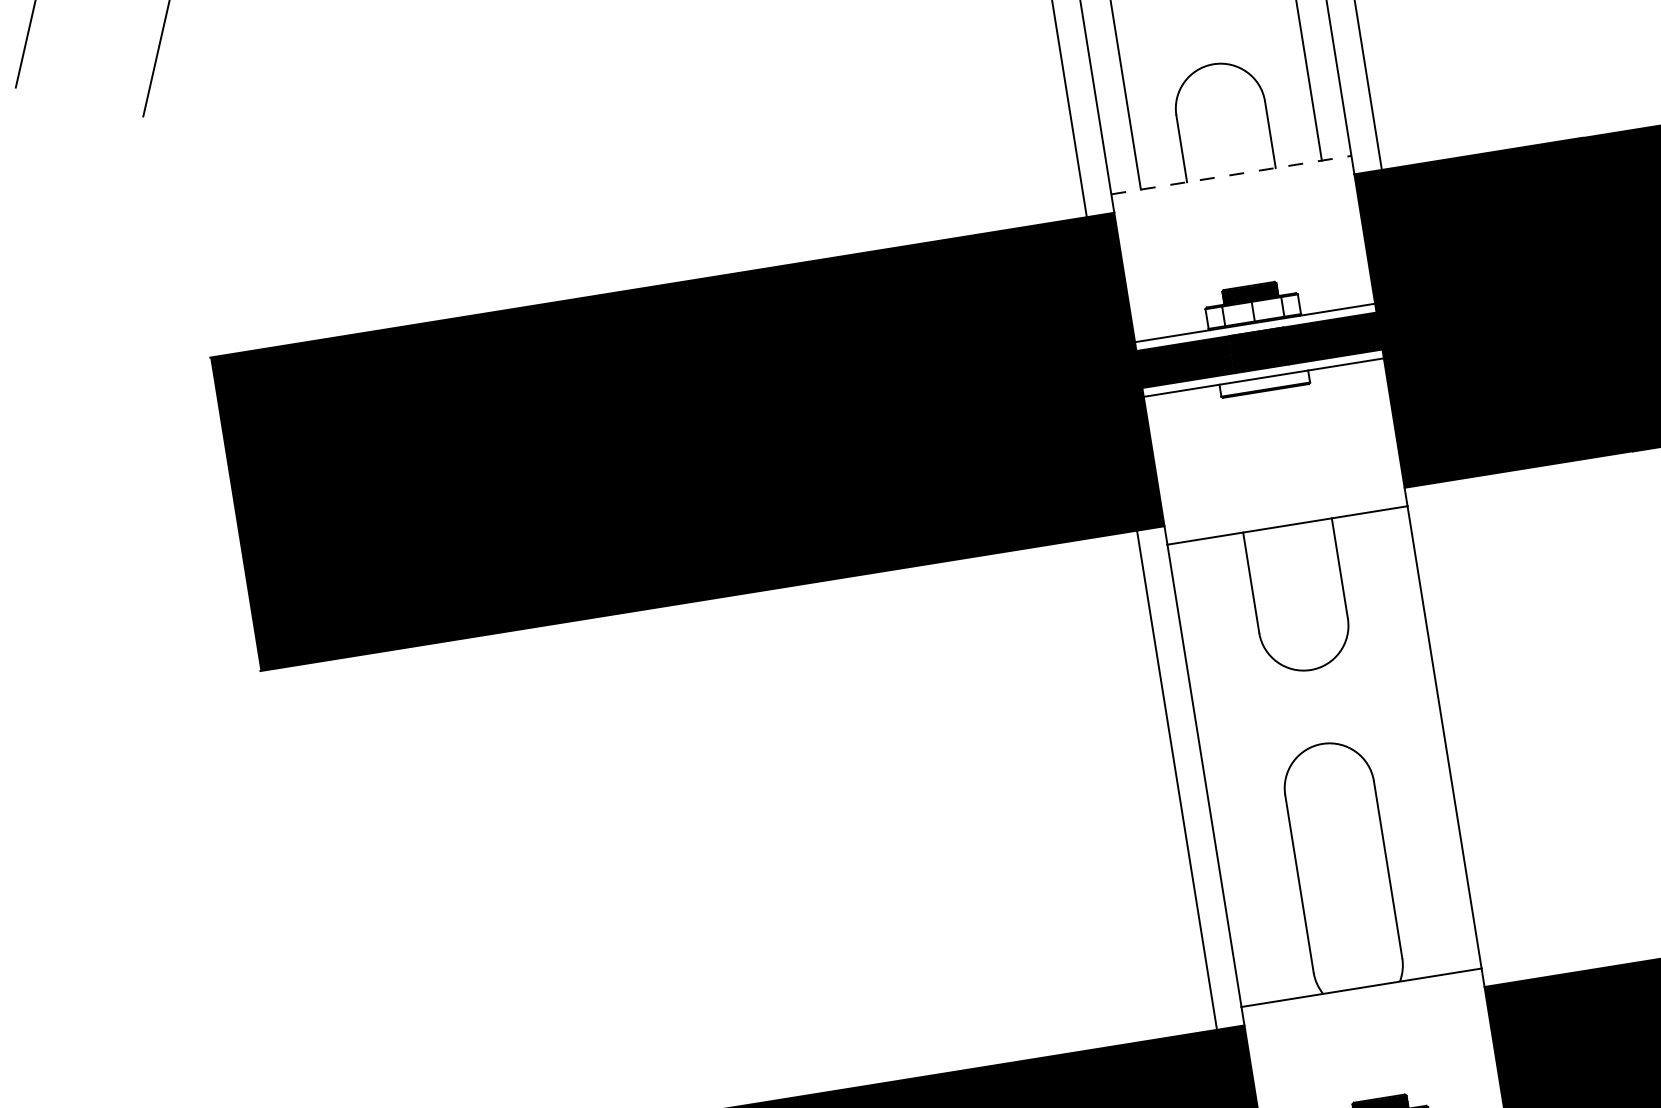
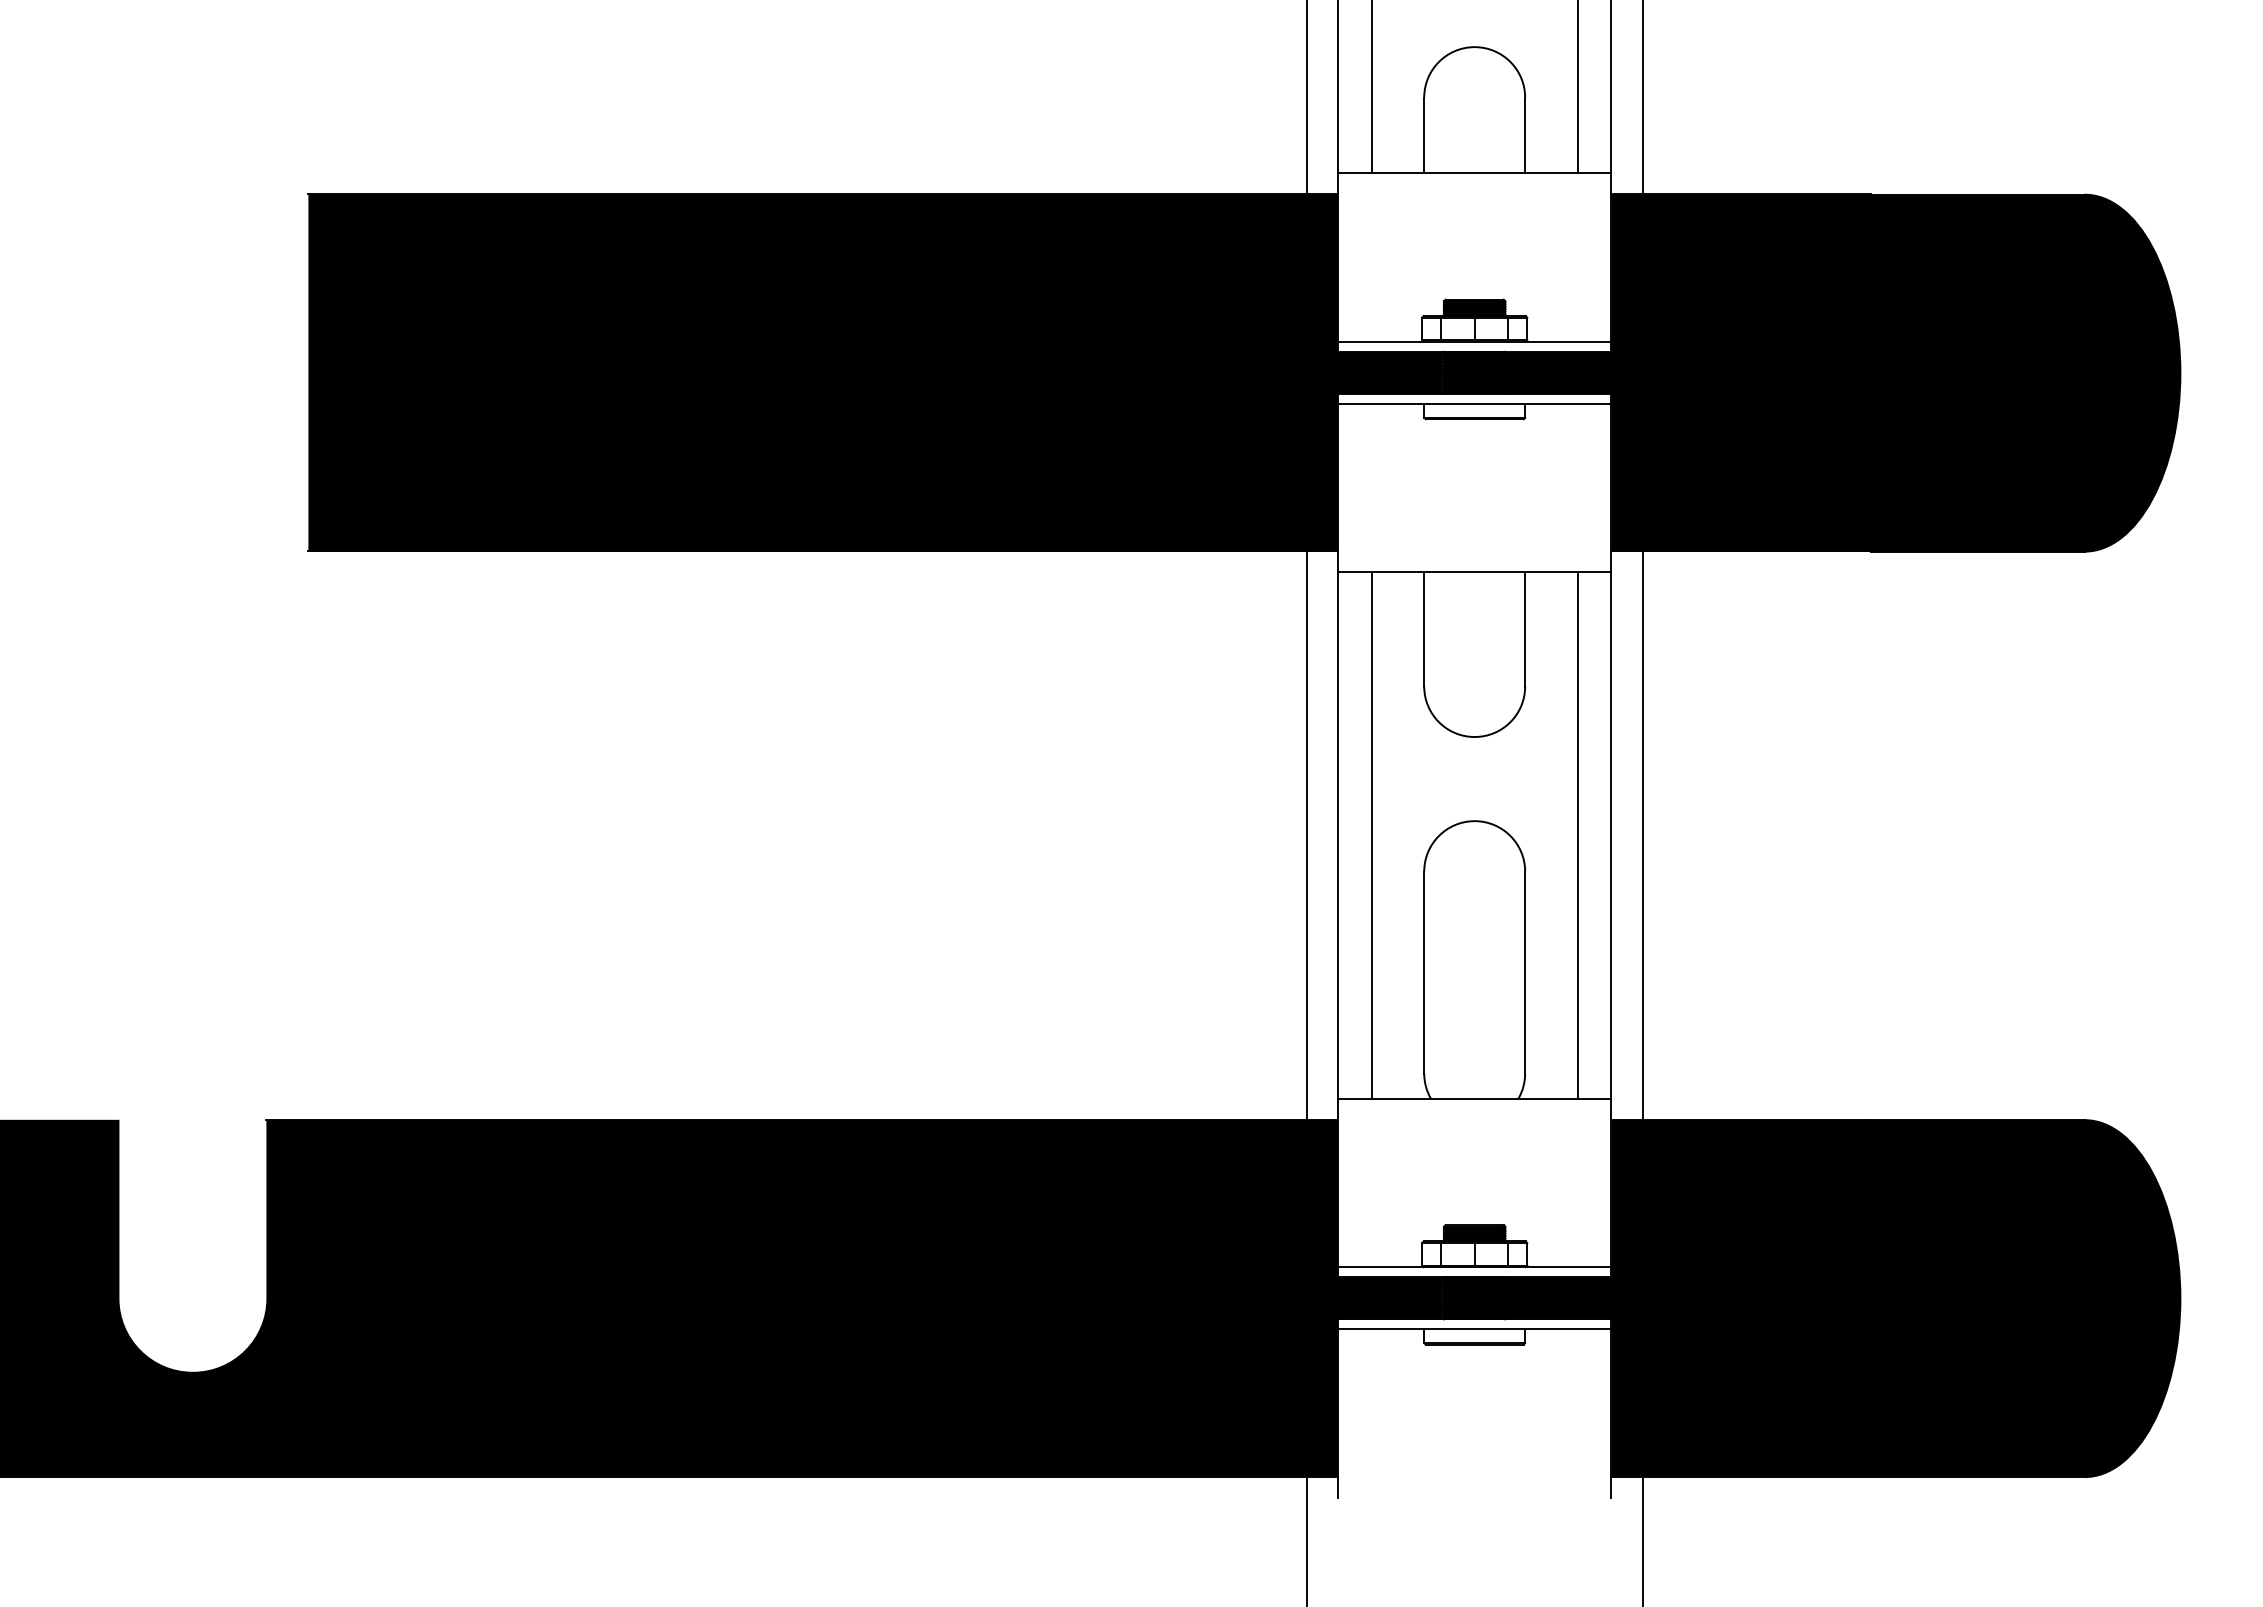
line: (1231, 175) -> (1474, 173), dashed -> solid
line: (1471, 732) -> (1642, 835), added
line: (1414, 742) -> (1577, 835), added
line: (1233, 771) -> (1371, 835), added

